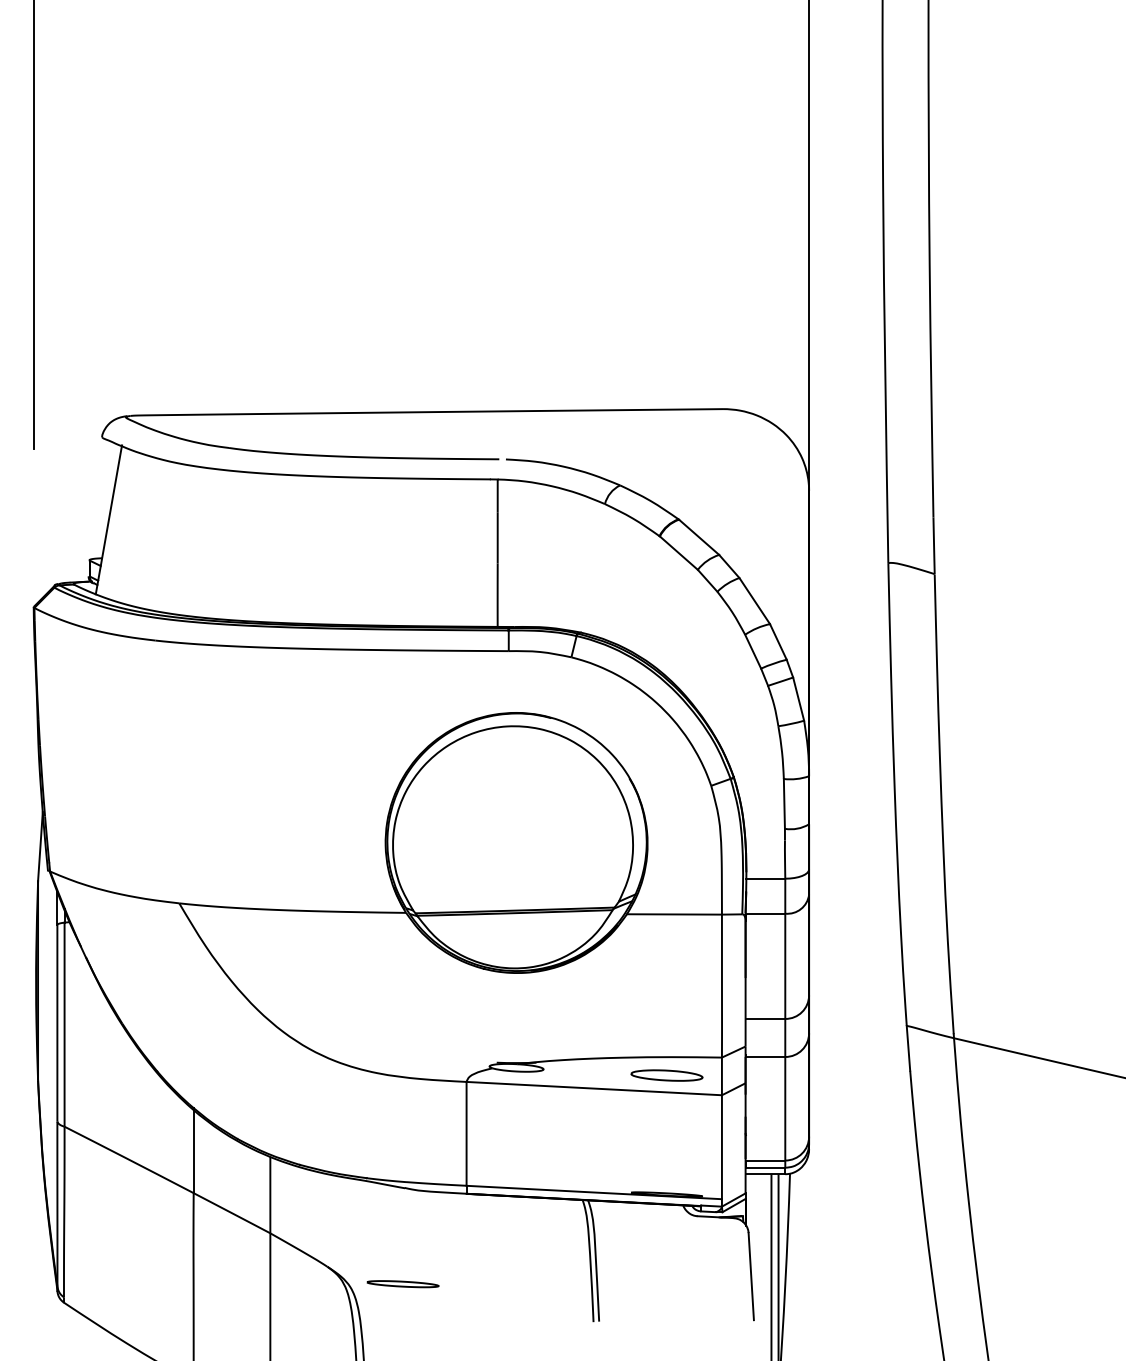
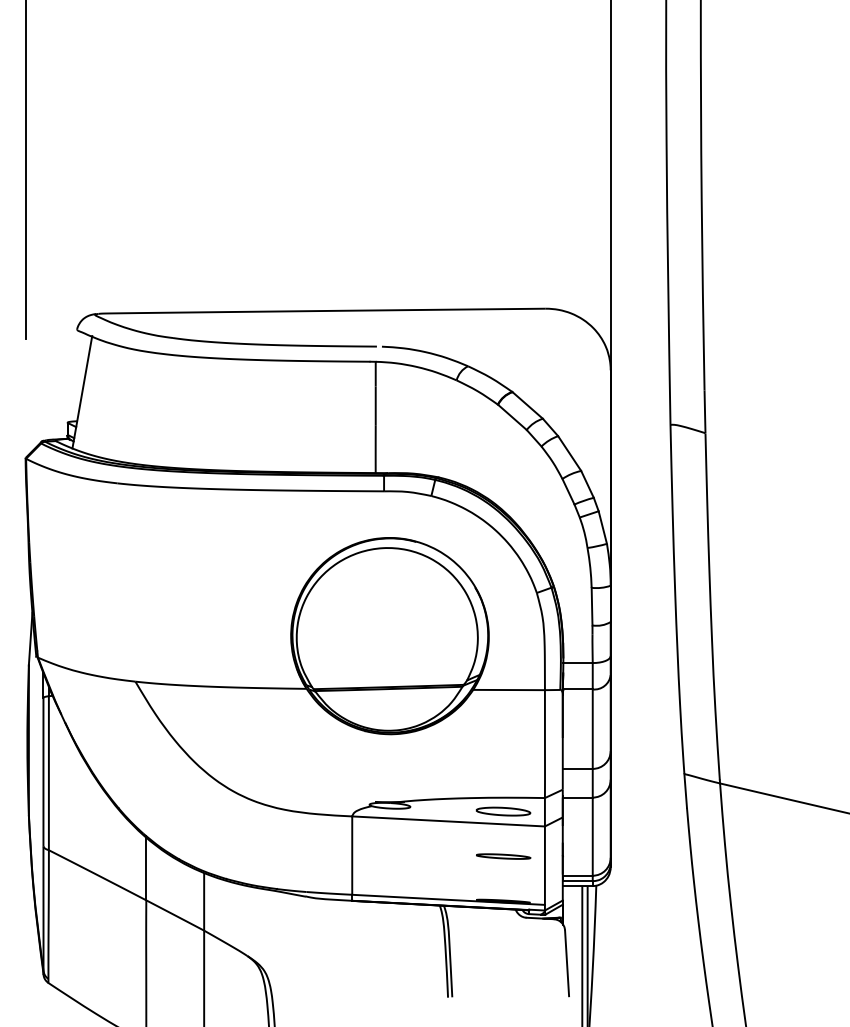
part: (402, 1284) -> (503, 856), moved

